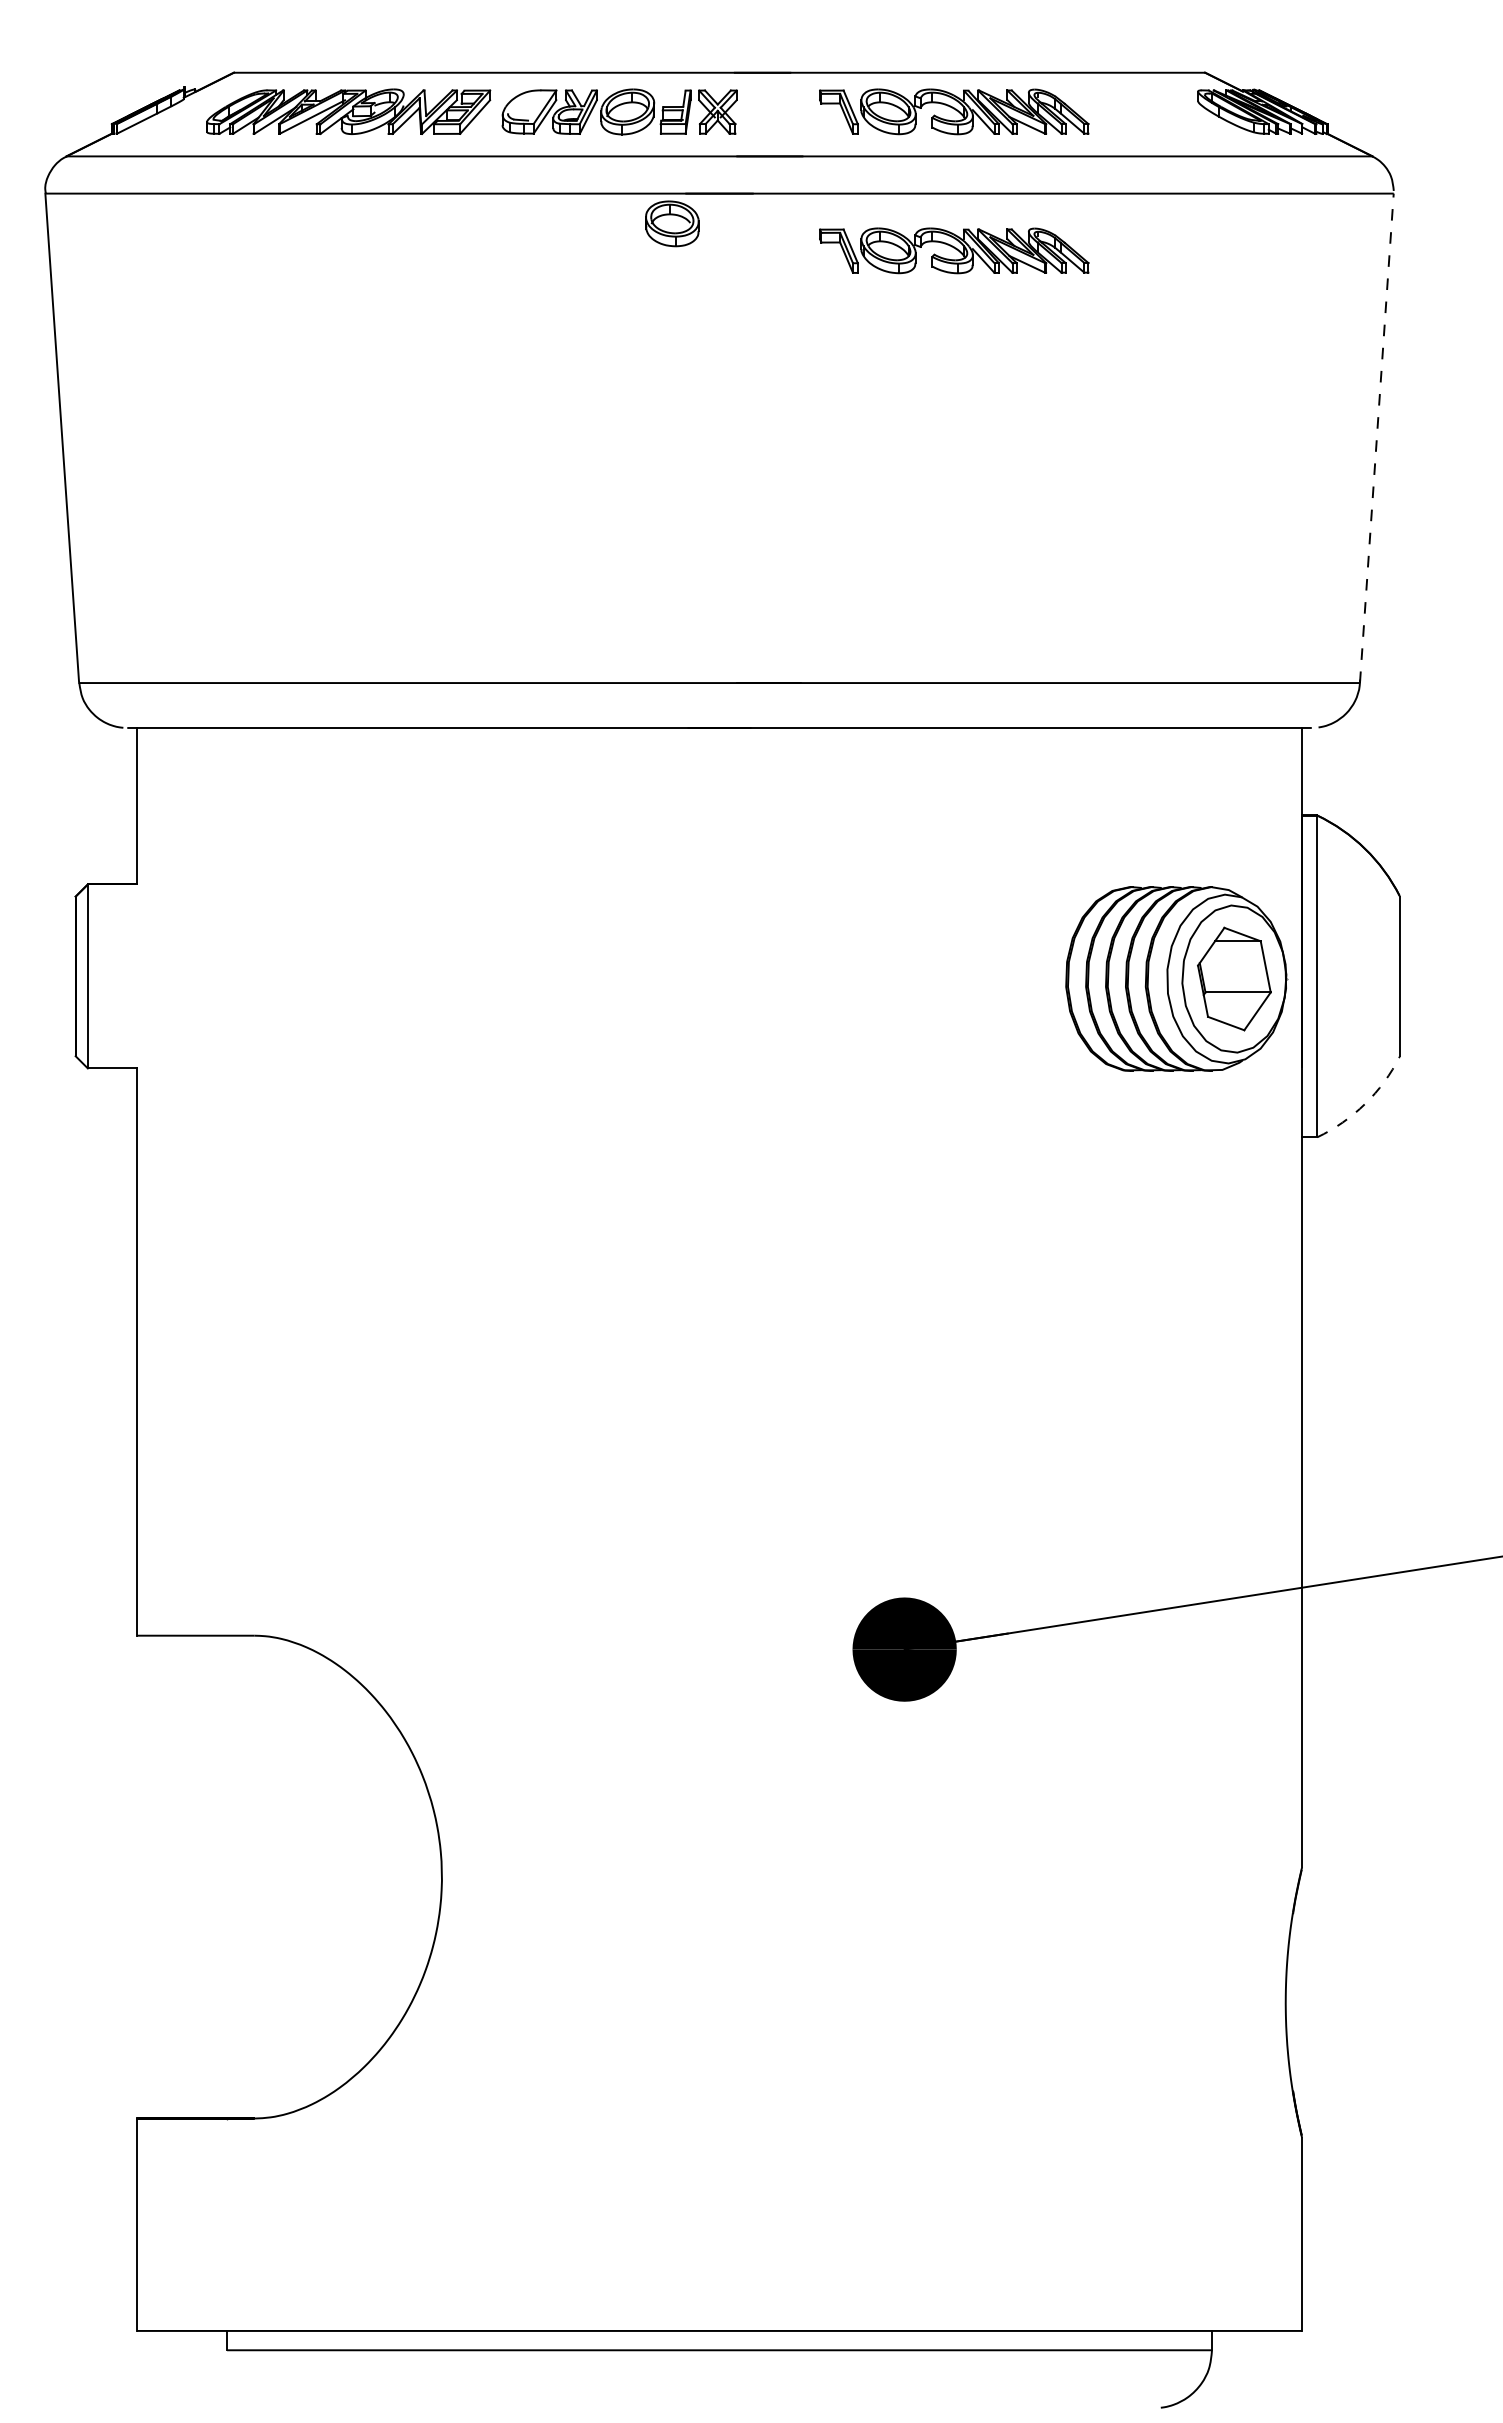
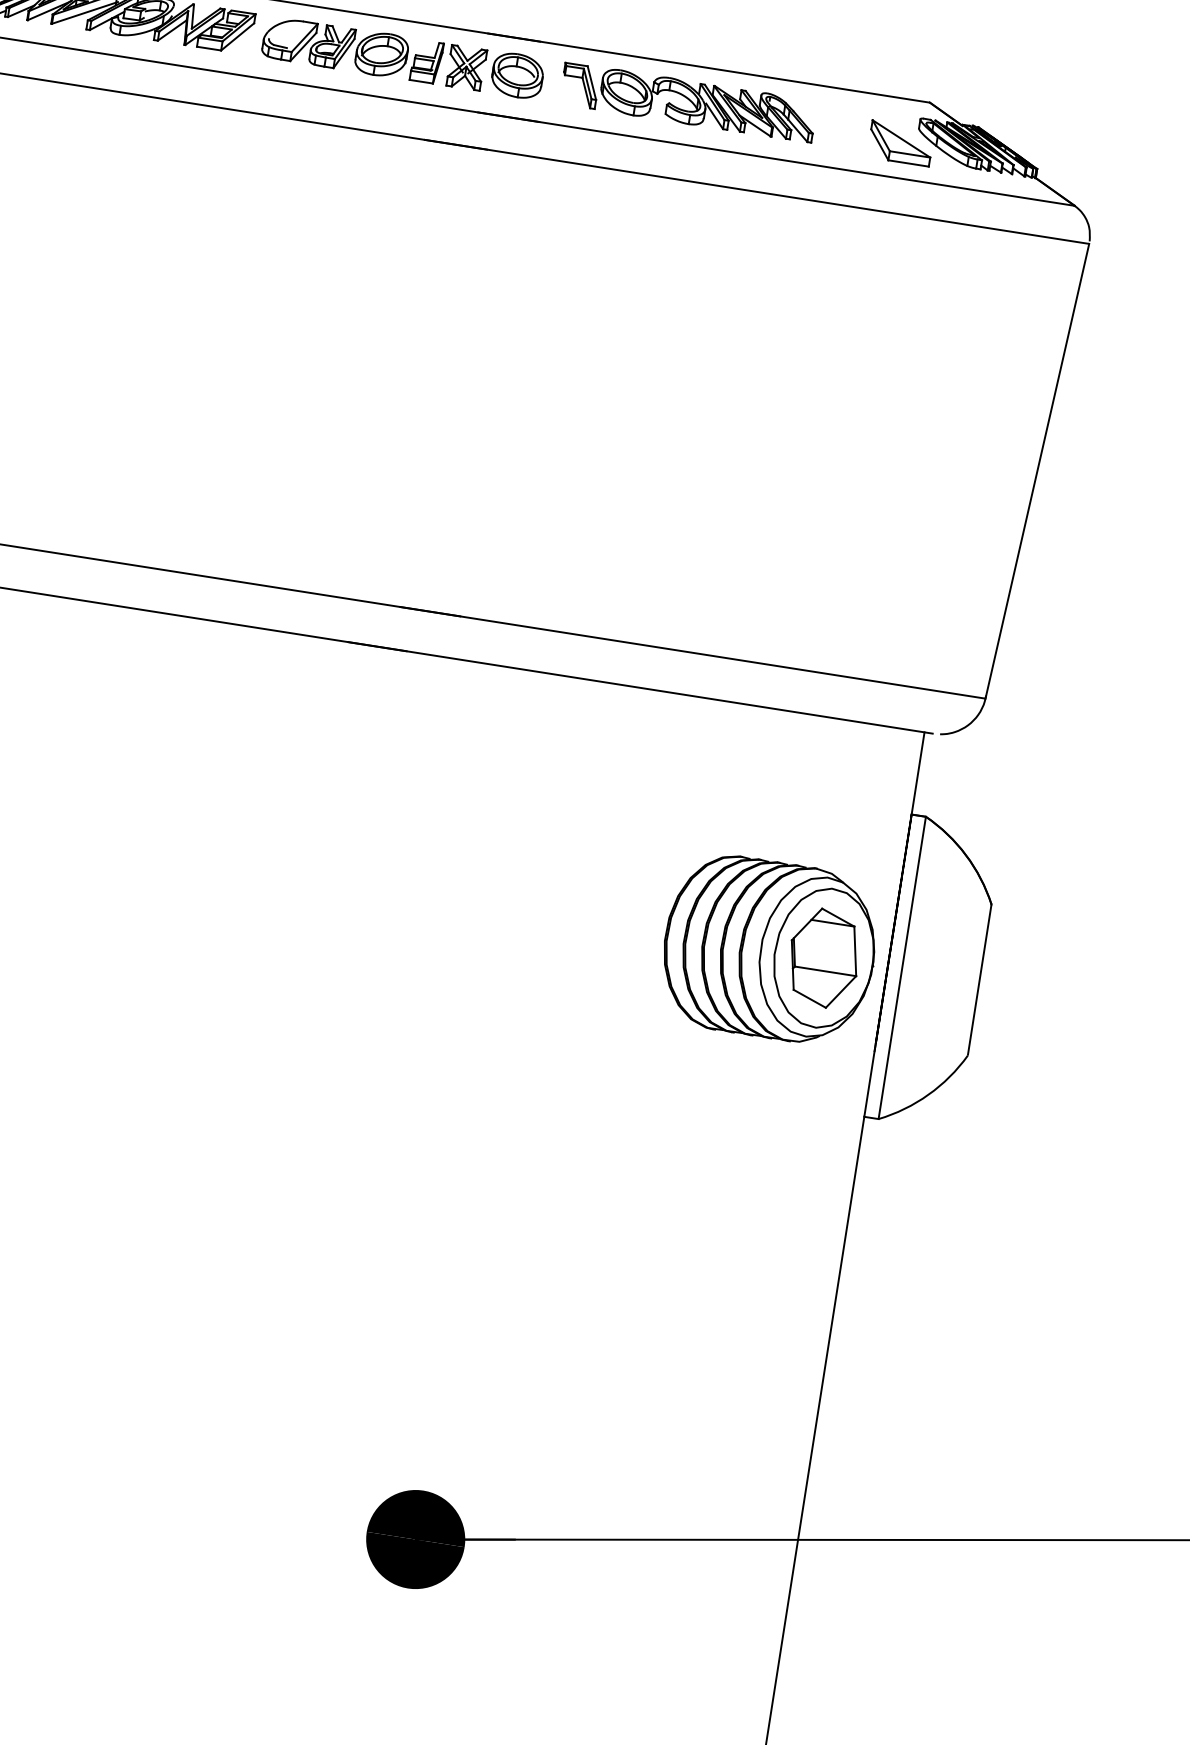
part: (1181, 119) -> (900, 143), added
part: (672, 223) -> (517, 75), moved
part: (954, 250) -> (668, 232), removed
line: (1376, 437) -> (1037, 470), dashed -> solid
arc: (1365, 1103) -> (928, 1094), dashed -> solid

